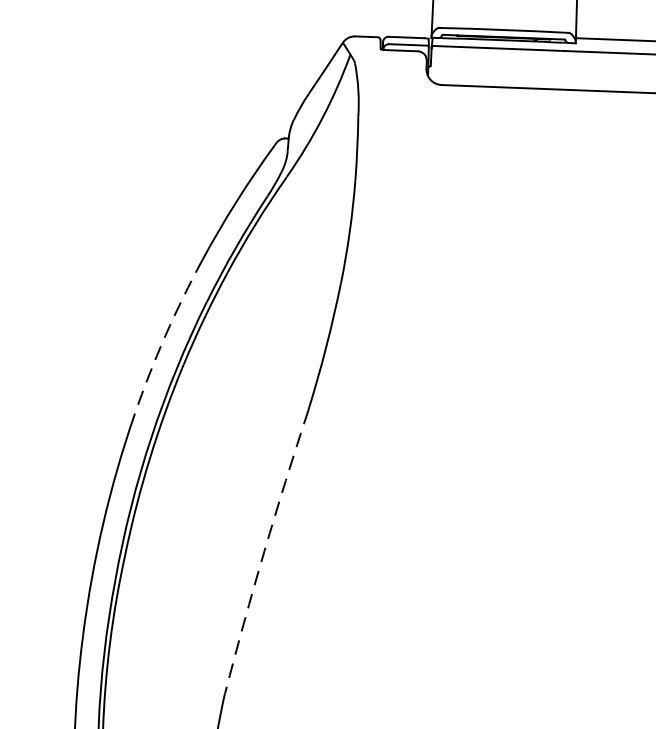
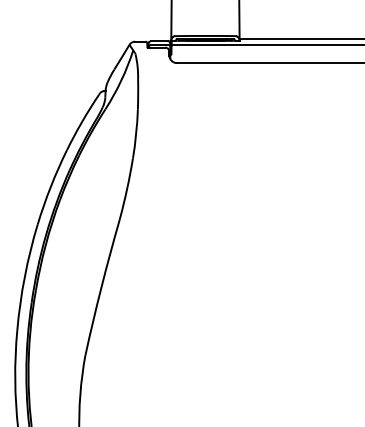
arc: (164, 335) -> (50, 186), dashed -> solid
arc: (264, 550) -> (101, 286), dashed -> solid

